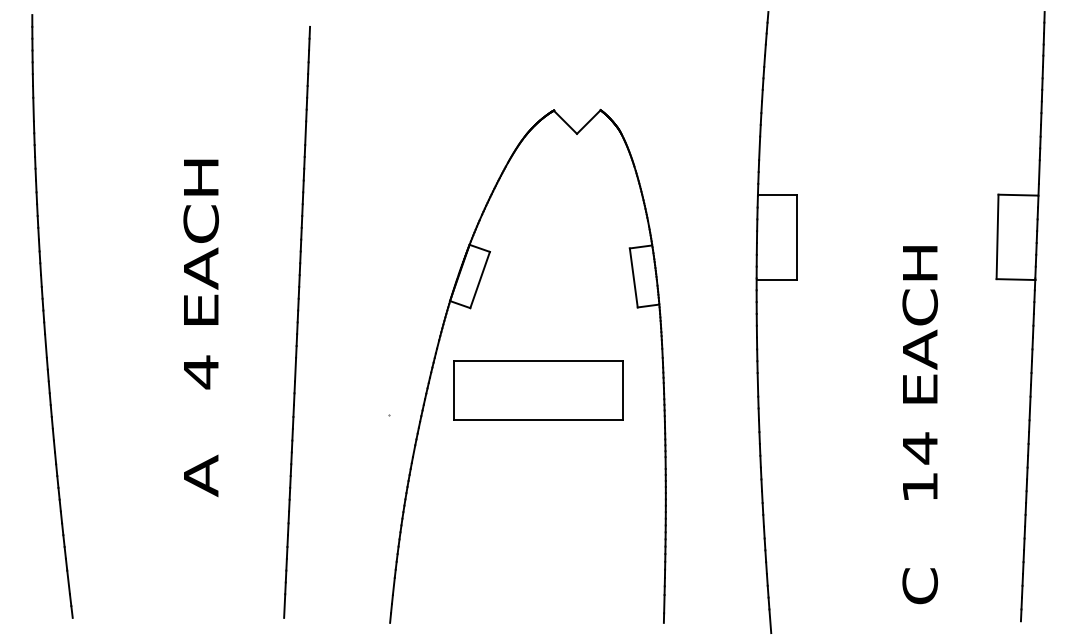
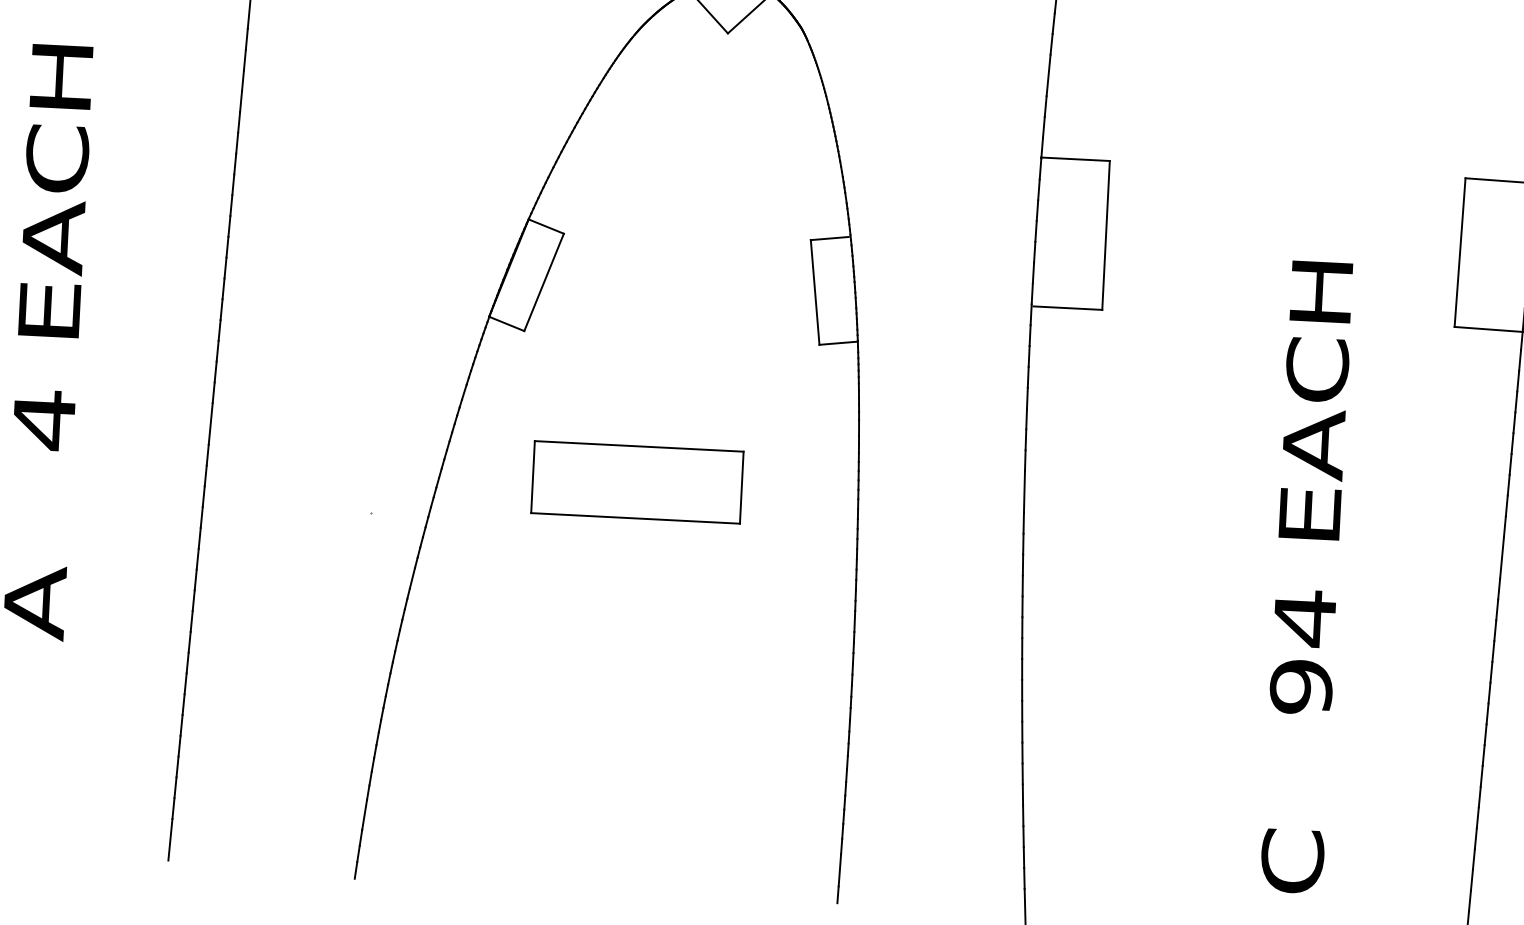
part: (538, 390) -> (637, 482), size x0.7
text: (920, 487) -> (1301, 687), 14 -> 94

